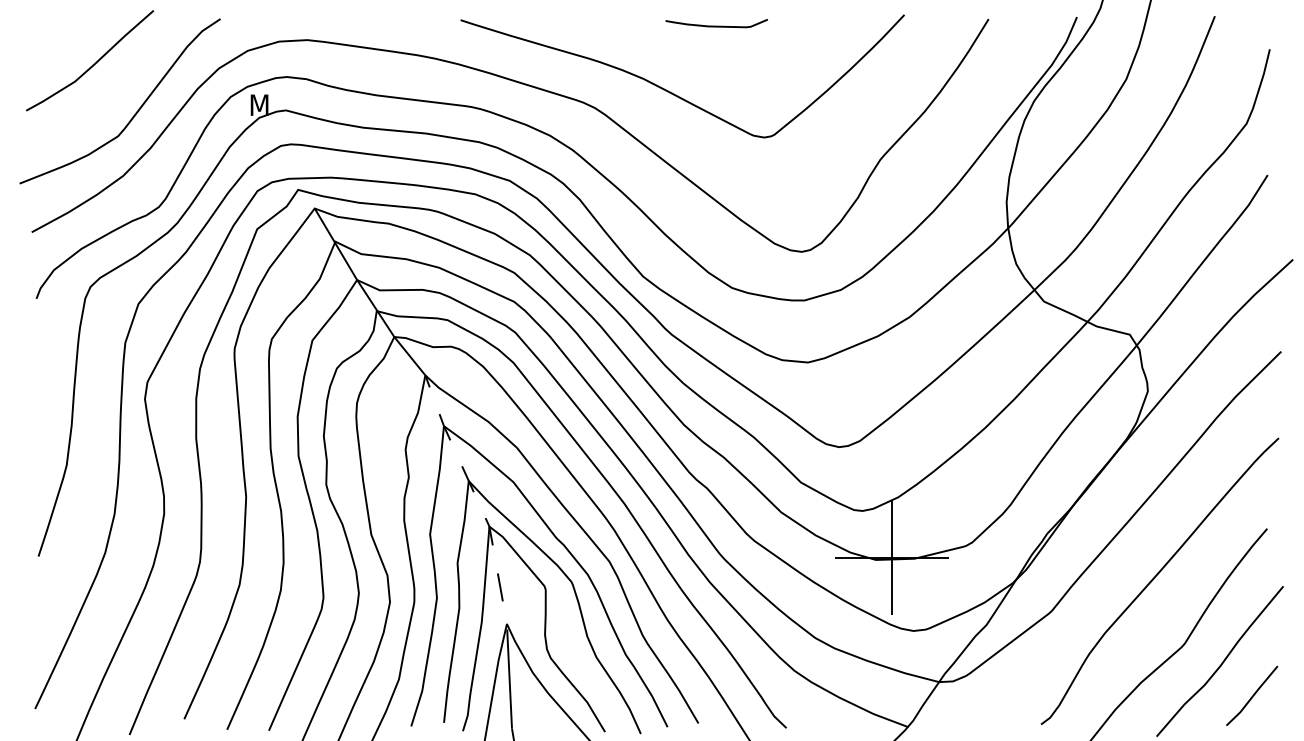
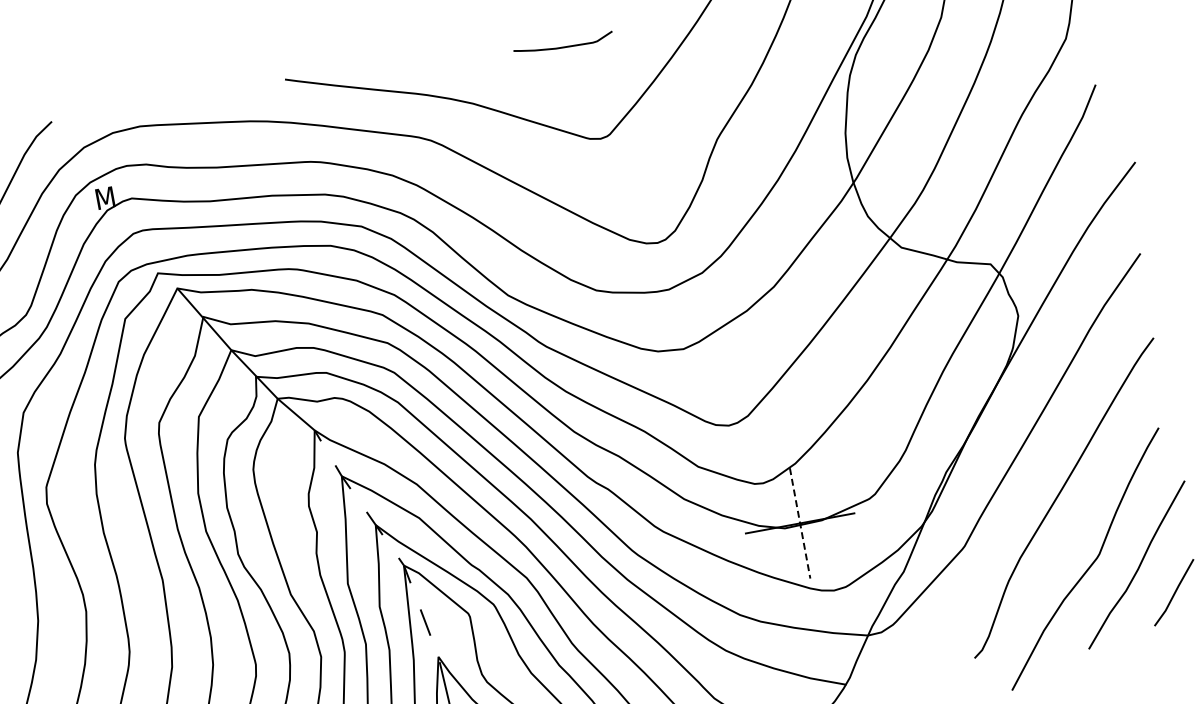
curve: (716, 25) -> (563, 46), moved
line: (892, 557) -> (800, 523), solid -> dashed

